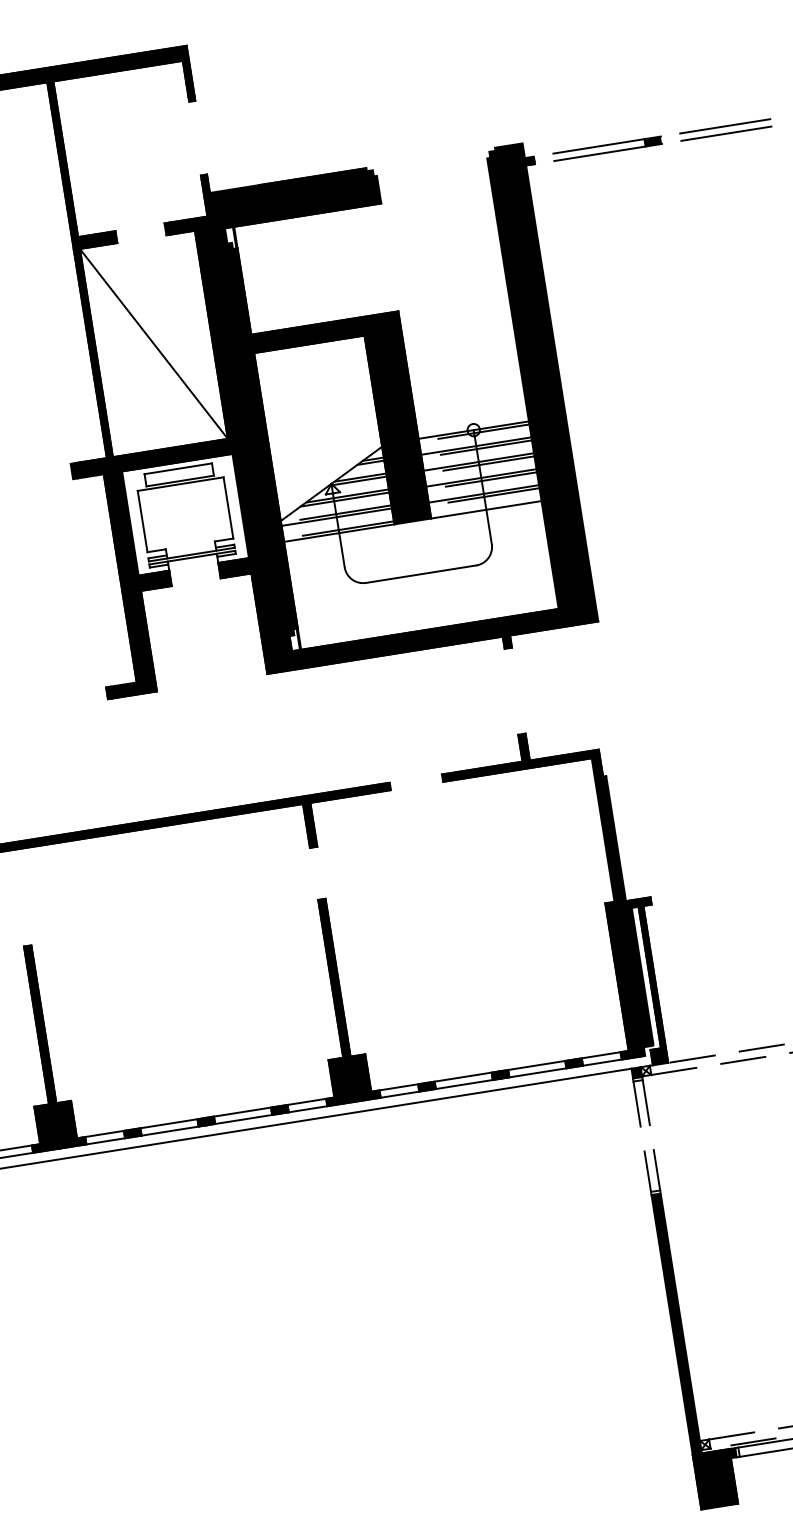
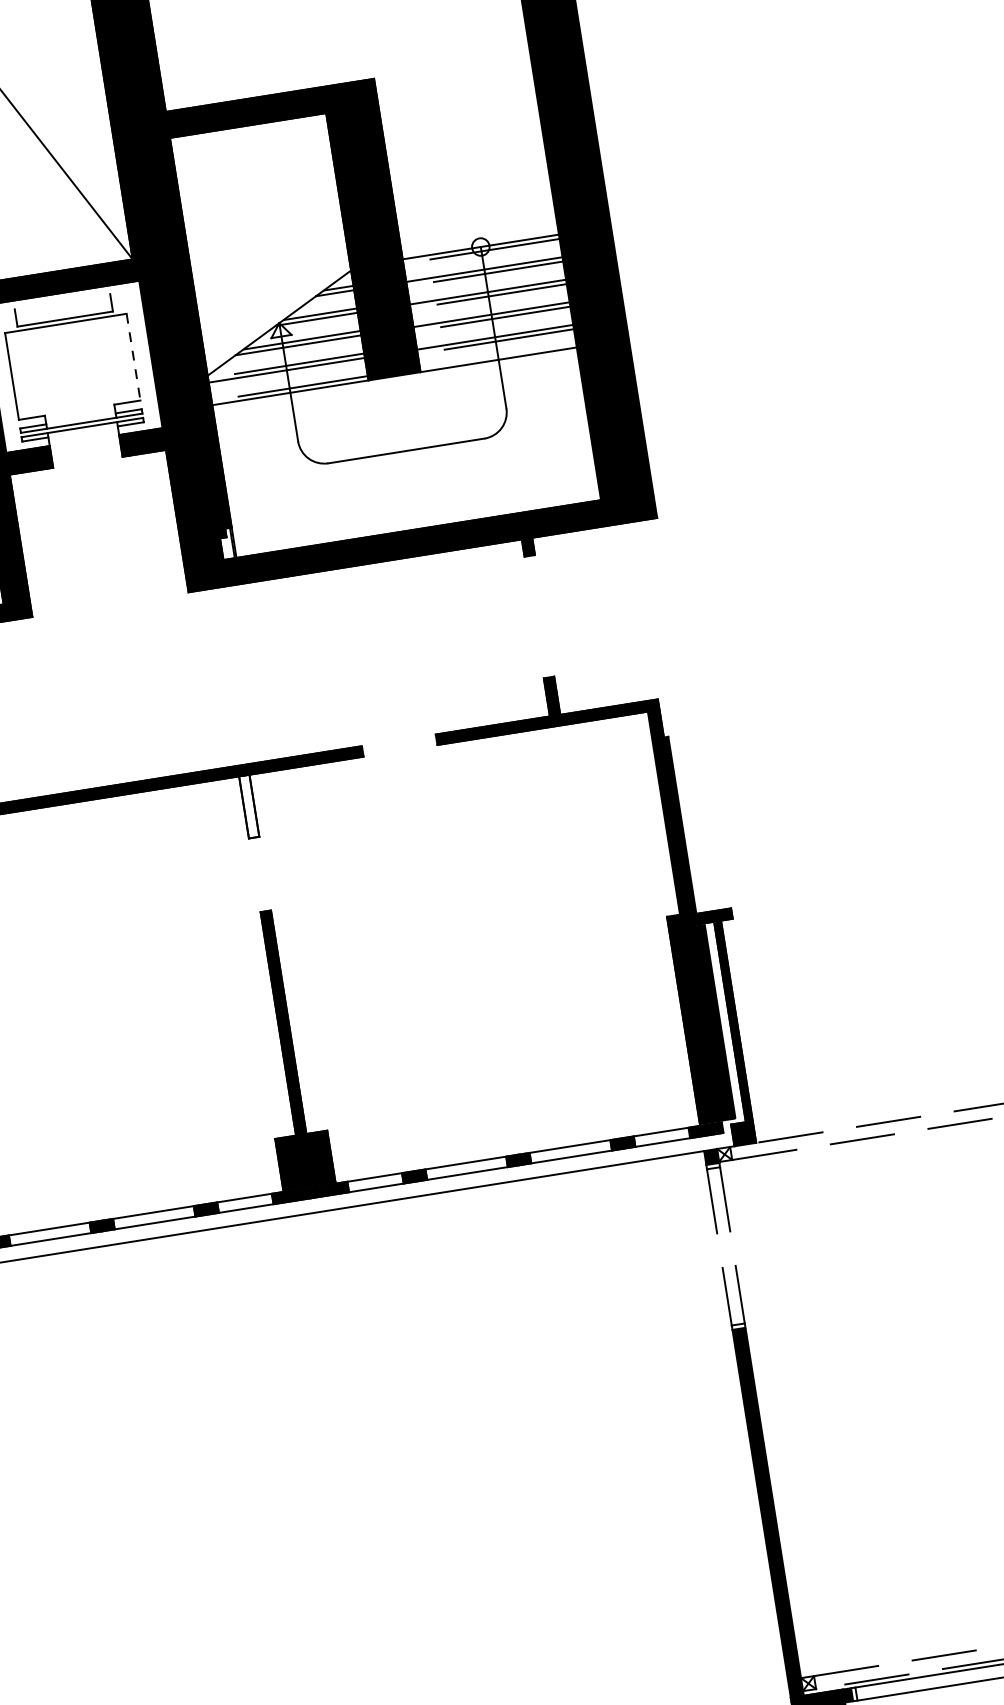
line: (177, 468) -> (61, 301), removed
line: (228, 508) -> (133, 357), solid -> dashed
fill: (310, 824) -> (249, 805), removed

